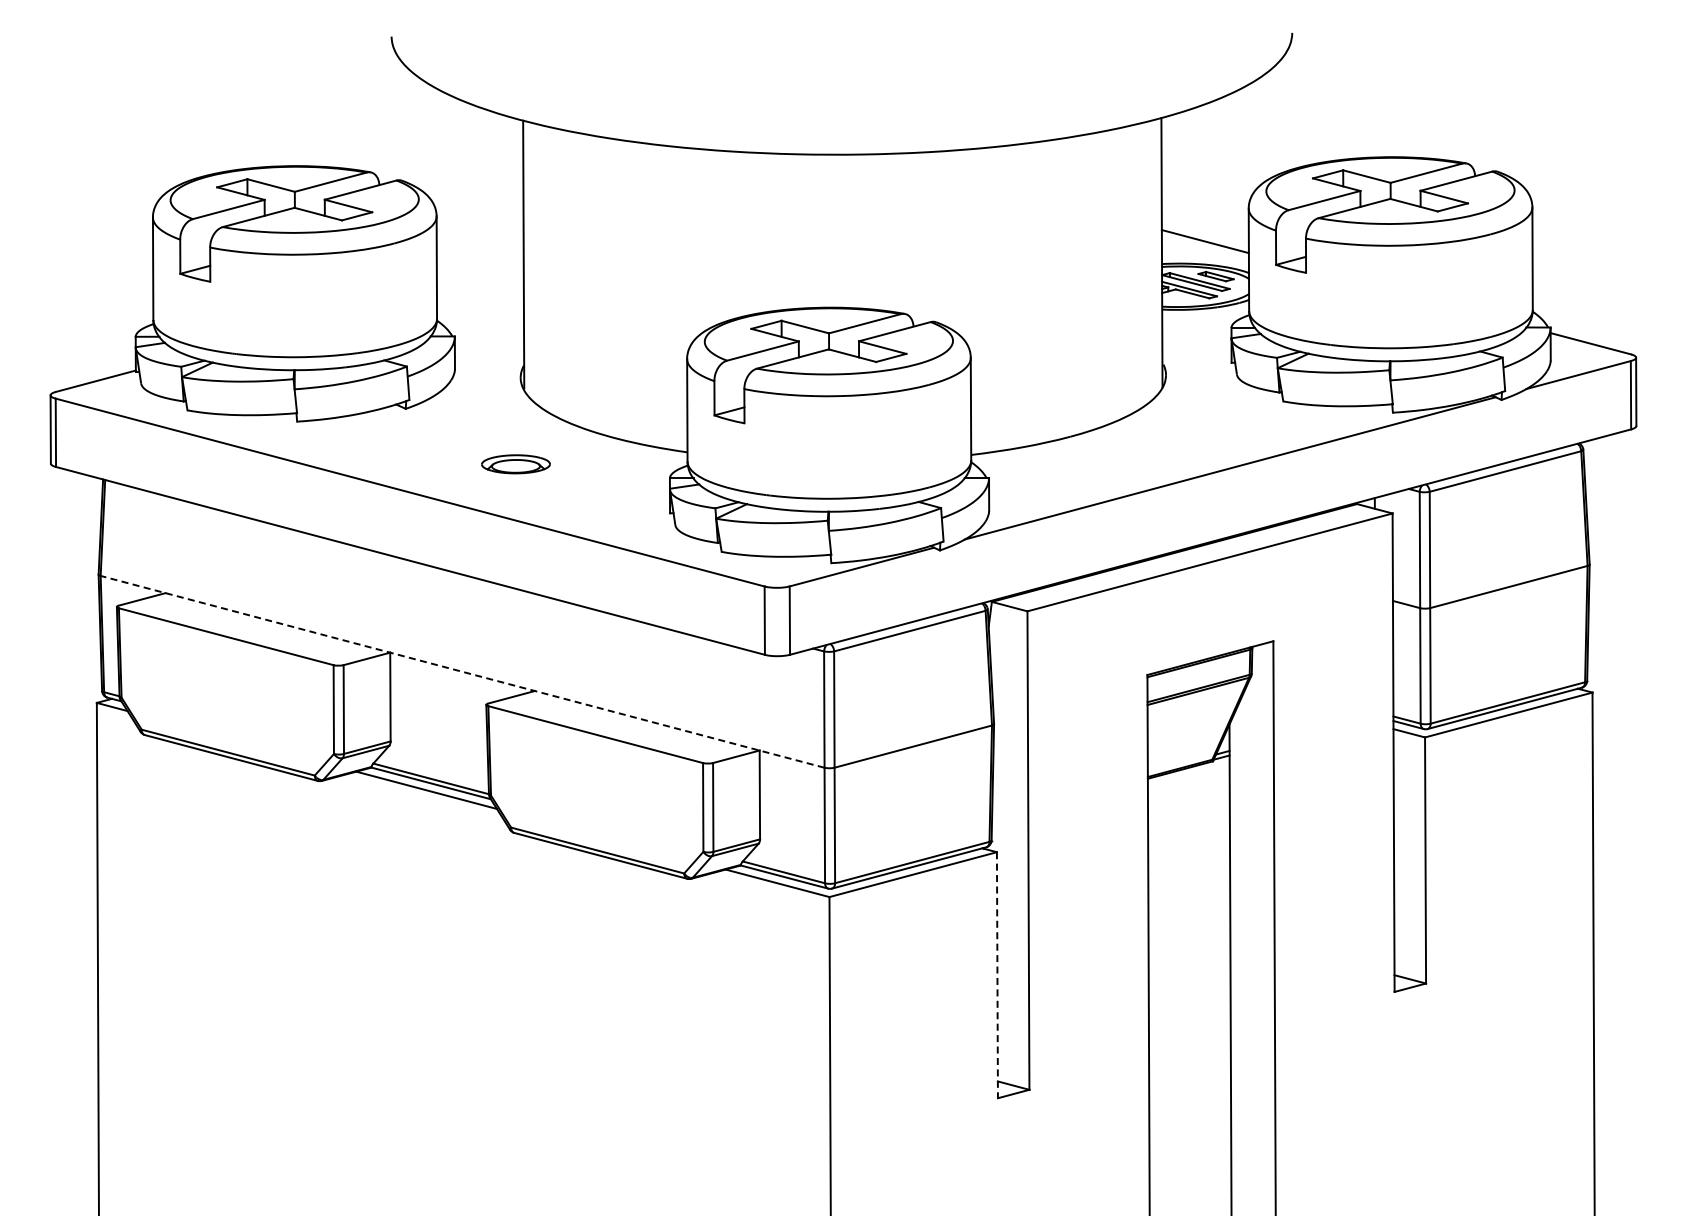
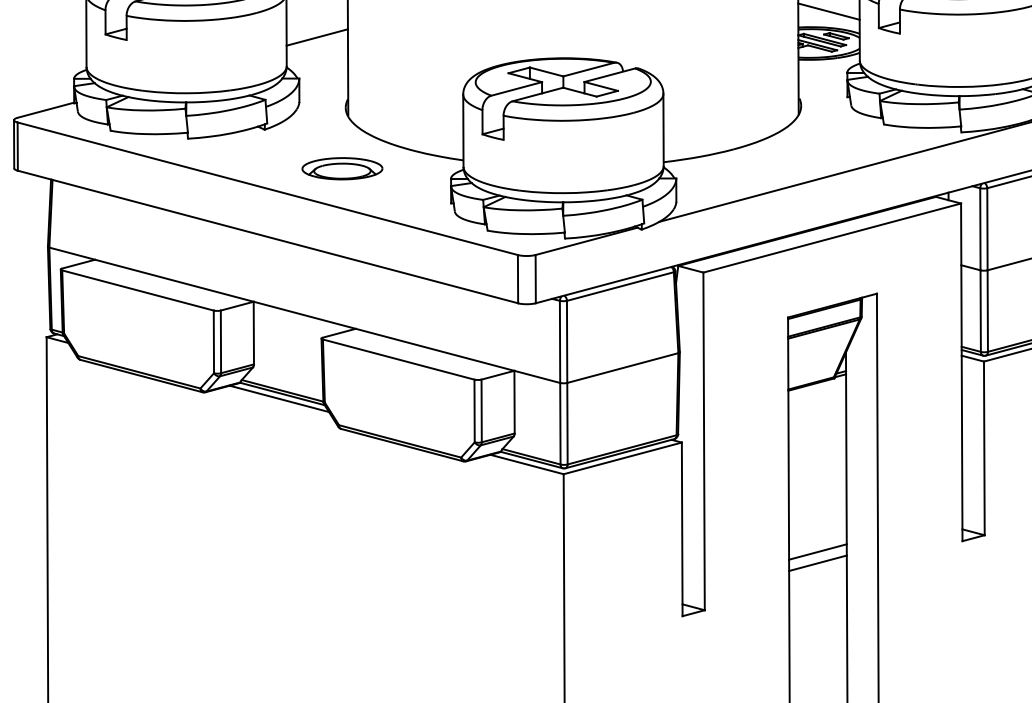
line: (479, 277) -> (316, 36), added
part: (515, 464) -> (342, 168), size x1.67
line: (462, 671) -> (304, 315), dashed -> solid
line: (997, 975) -> (682, 529), dashed -> solid
line: (1189, 1007) -> (817, 552), added
line: (1189, 1023) -> (817, 563), added

